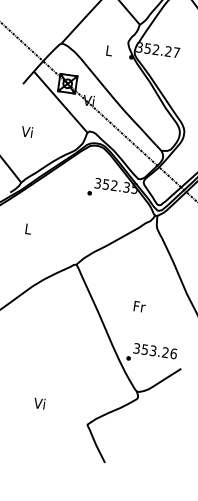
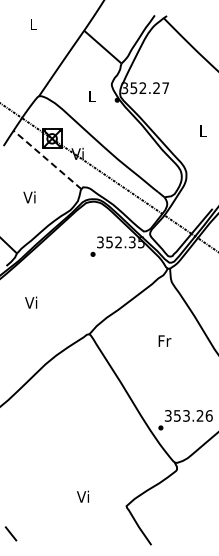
line: (60, 102) -> (47, 160), solid -> dashed
text: (27, 131) -> (29, 197), moved
text: (28, 228) -> (31, 302), L -> Vi
text: (139, 306) -> (164, 340), moved
text: (39, 403) -> (82, 496), moved

